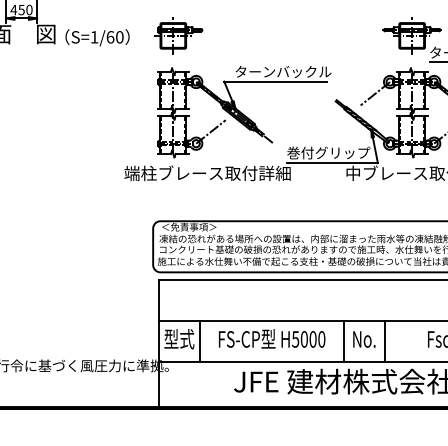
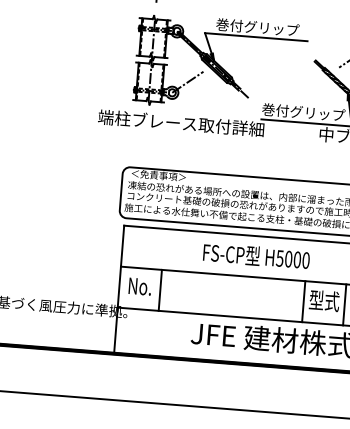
text: (283, 71) -> (264, 27), ターンバックル -> 巻付グリップ
text: (272, 338) -> (257, 255), moved
text: (179, 339) -> (140, 286), 型式 -> No.
text: (364, 339) -> (324, 301), No. -> 型式

